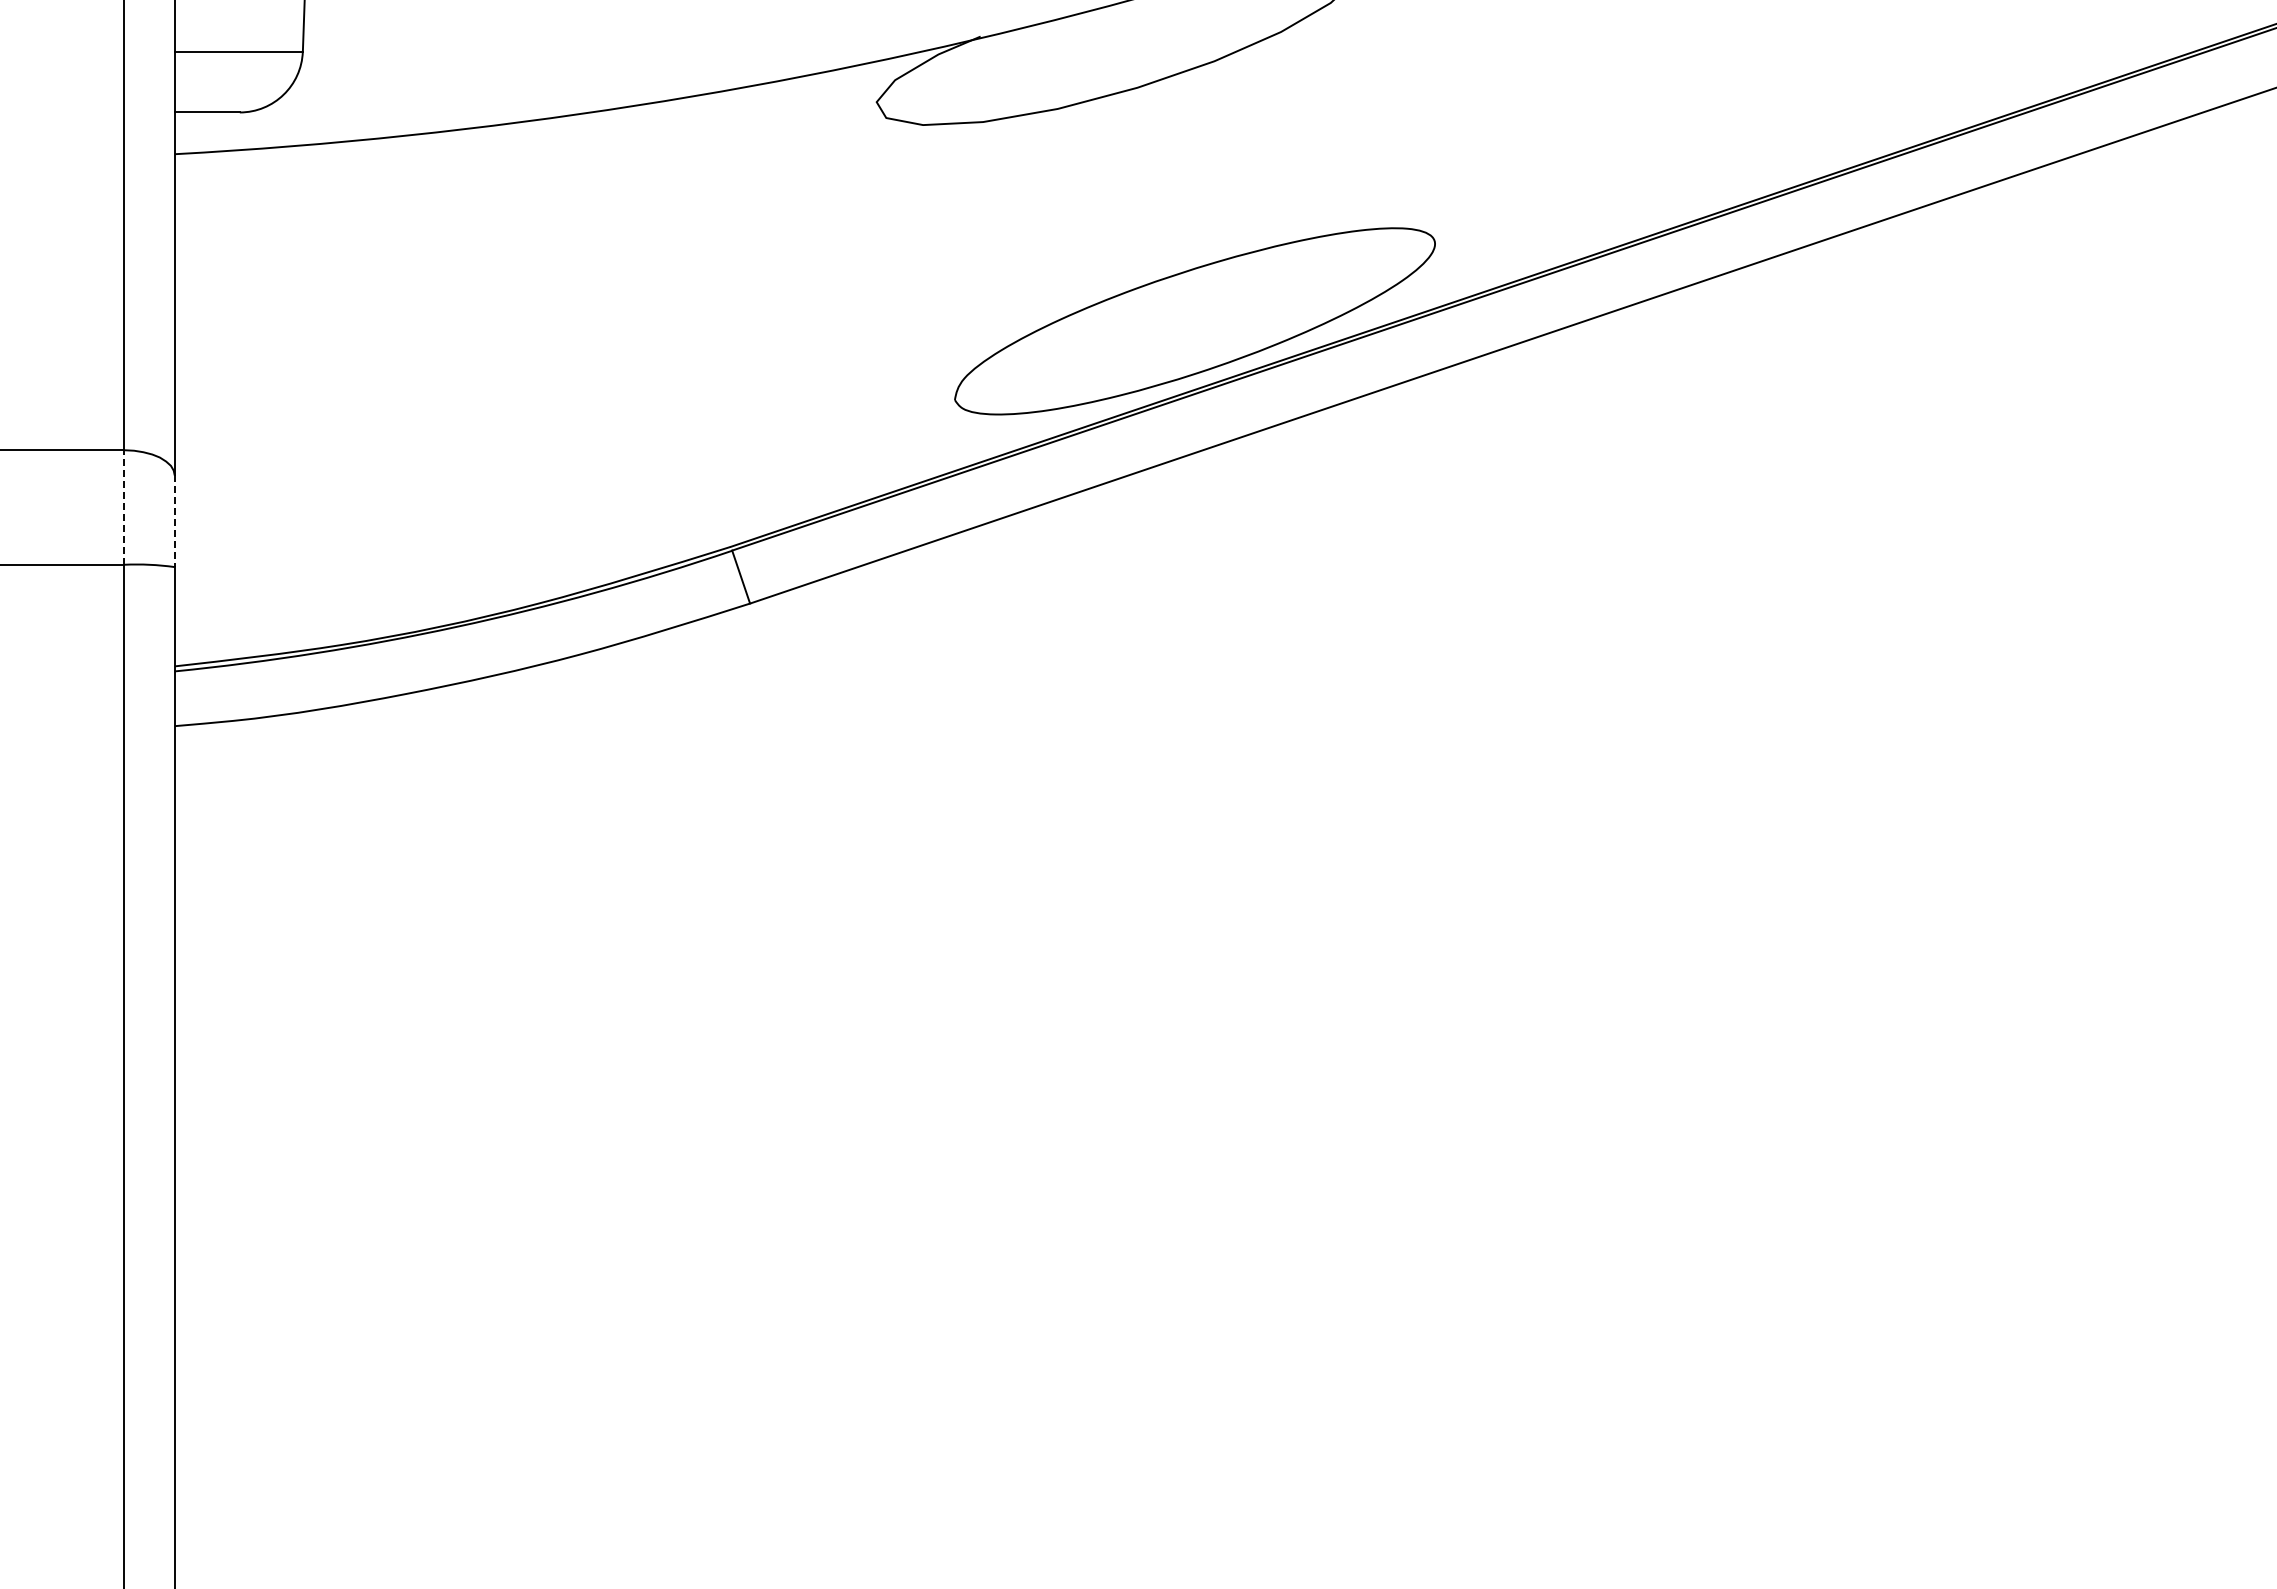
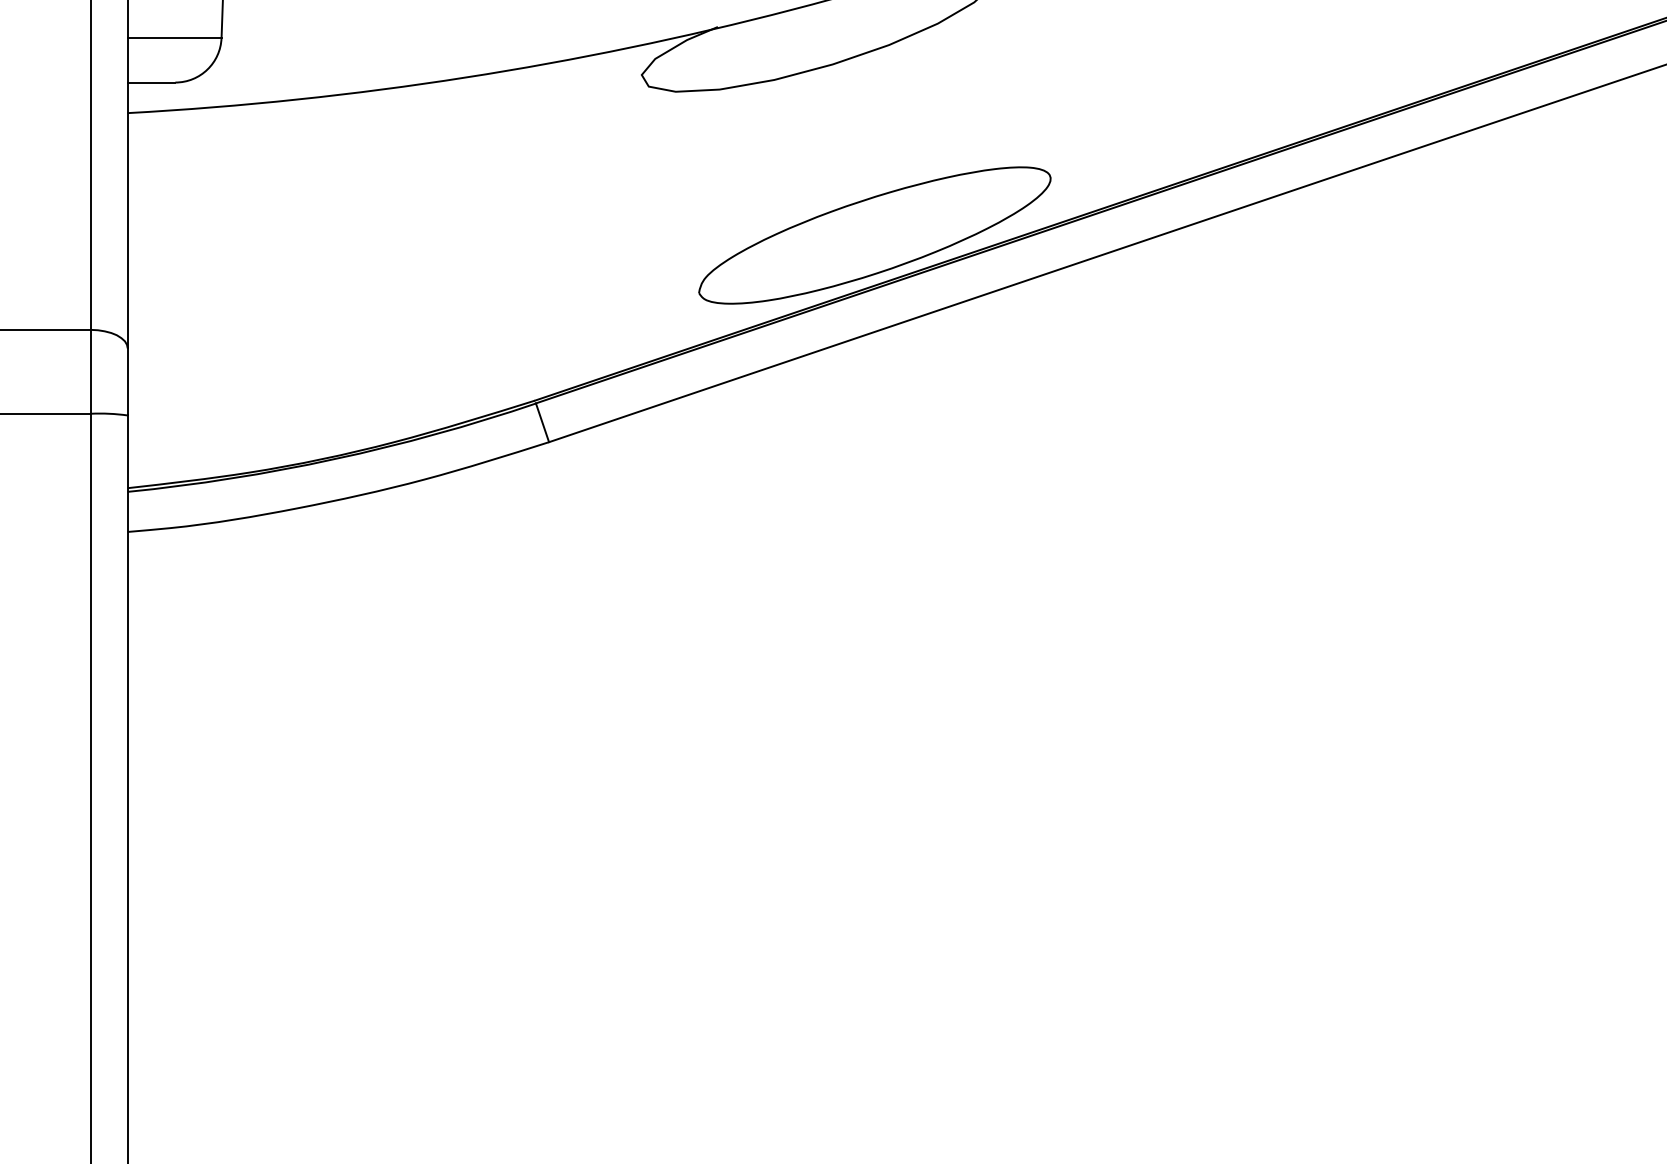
line: (124, 506) -> (90, 371), dashed -> solid
line: (174, 521) -> (127, 382), dashed -> solid

